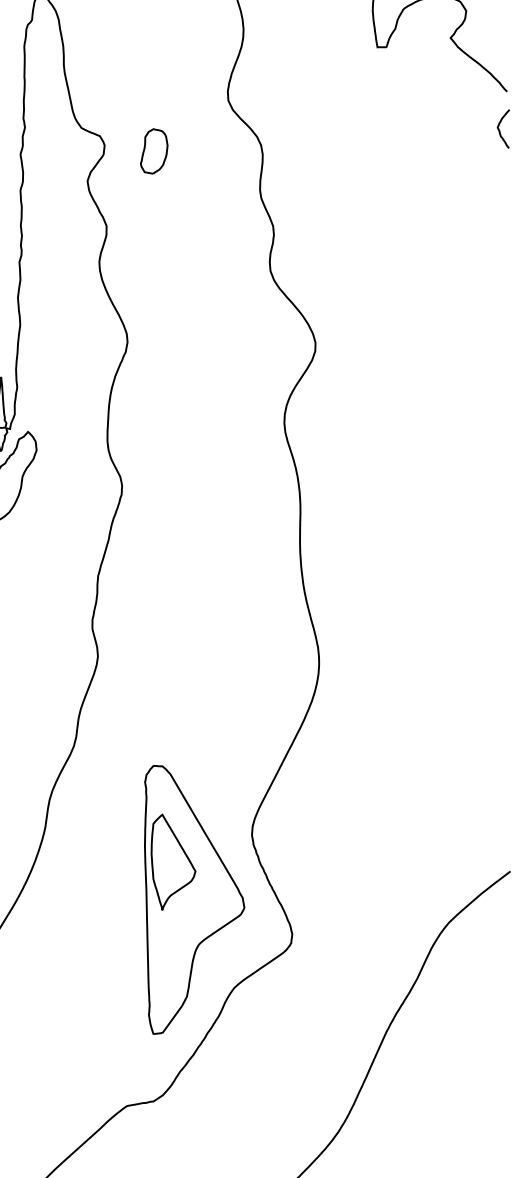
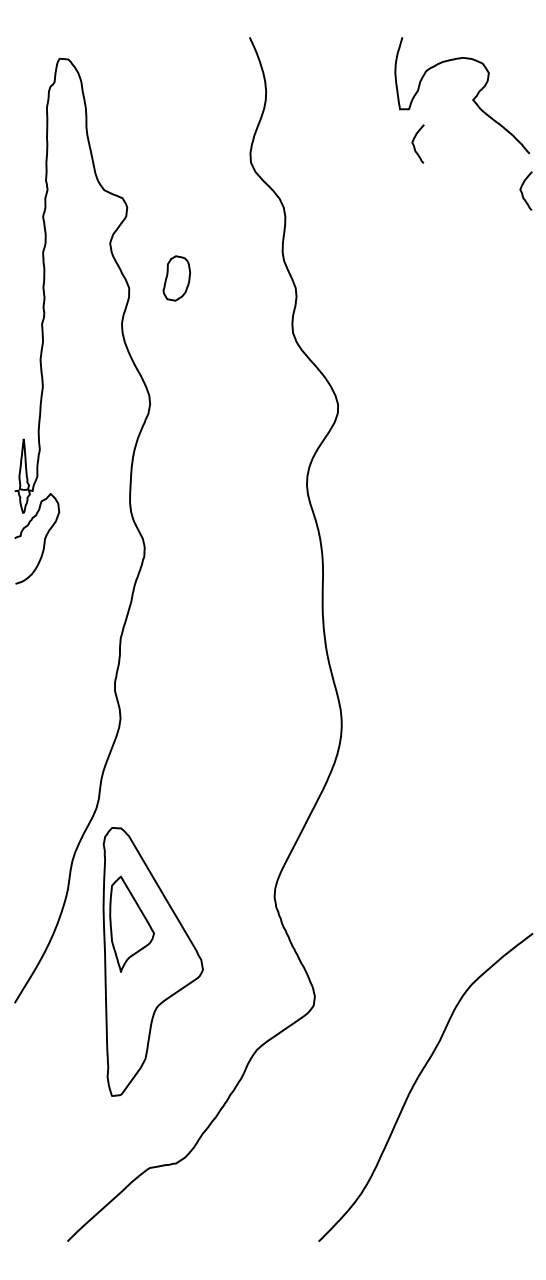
curve: (391, 82) -> (414, 144), added
part: (153, 151) -> (176, 278), moved
part: (193, 899) -> (152, 961), moved

